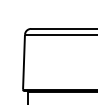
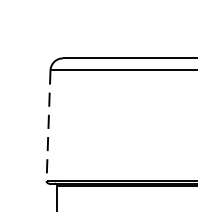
line: (23, 62) -> (47, 126), solid -> dashed

